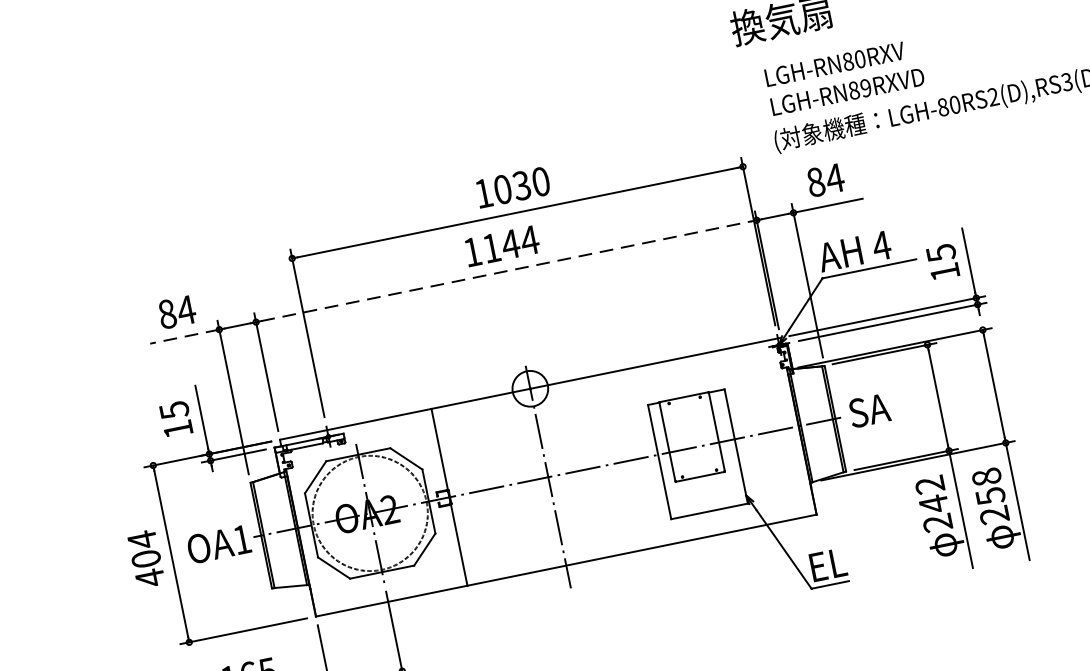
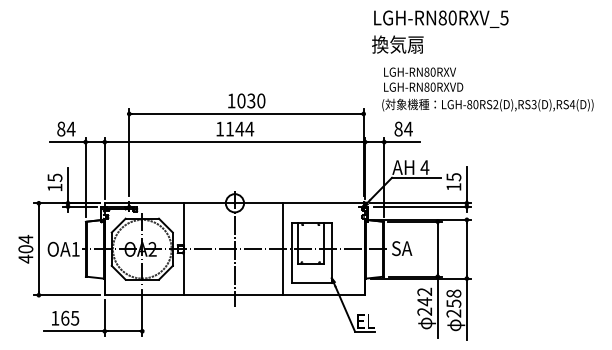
text: (864, 88) -> (432, 87), LGH-RN89RXVD -> LGH-RN80RXVD
line: (507, 271) -> (235, 142), dashed -> solid
line: (184, 337) -> (67, 142), dashed -> solid
line: (641, 458) -> (283, 249), added

